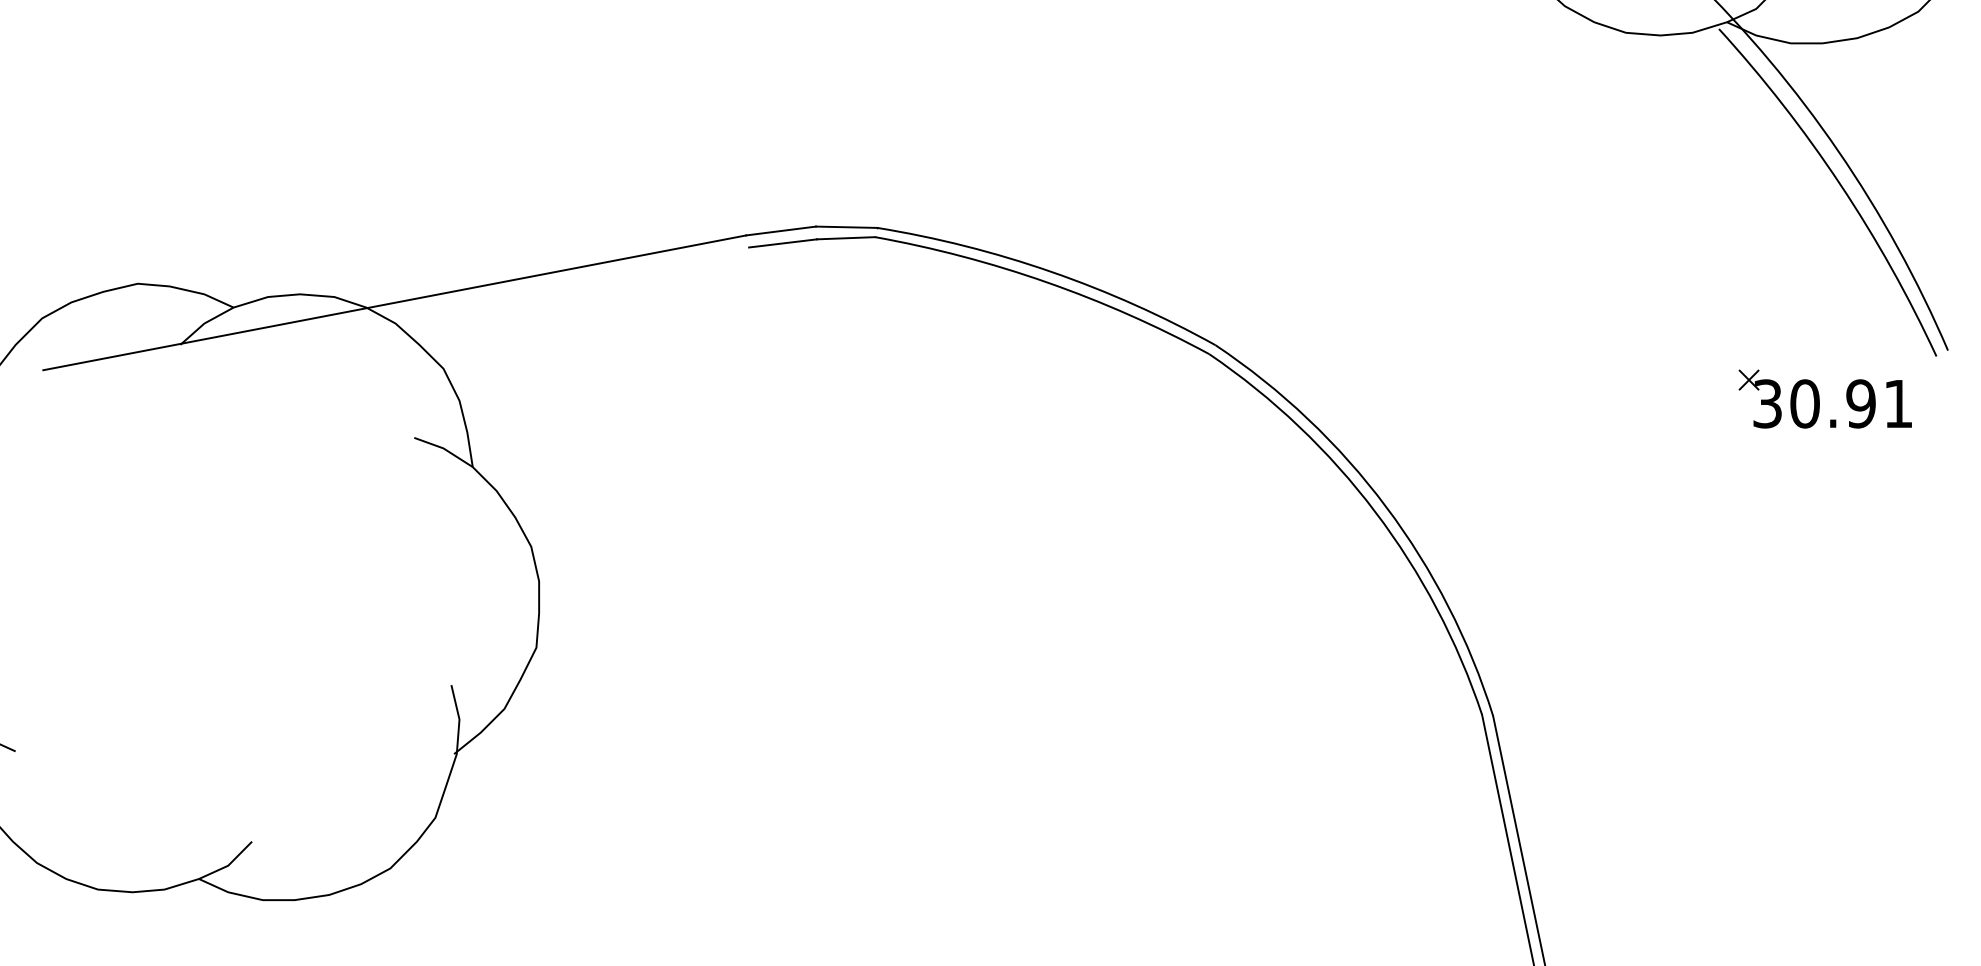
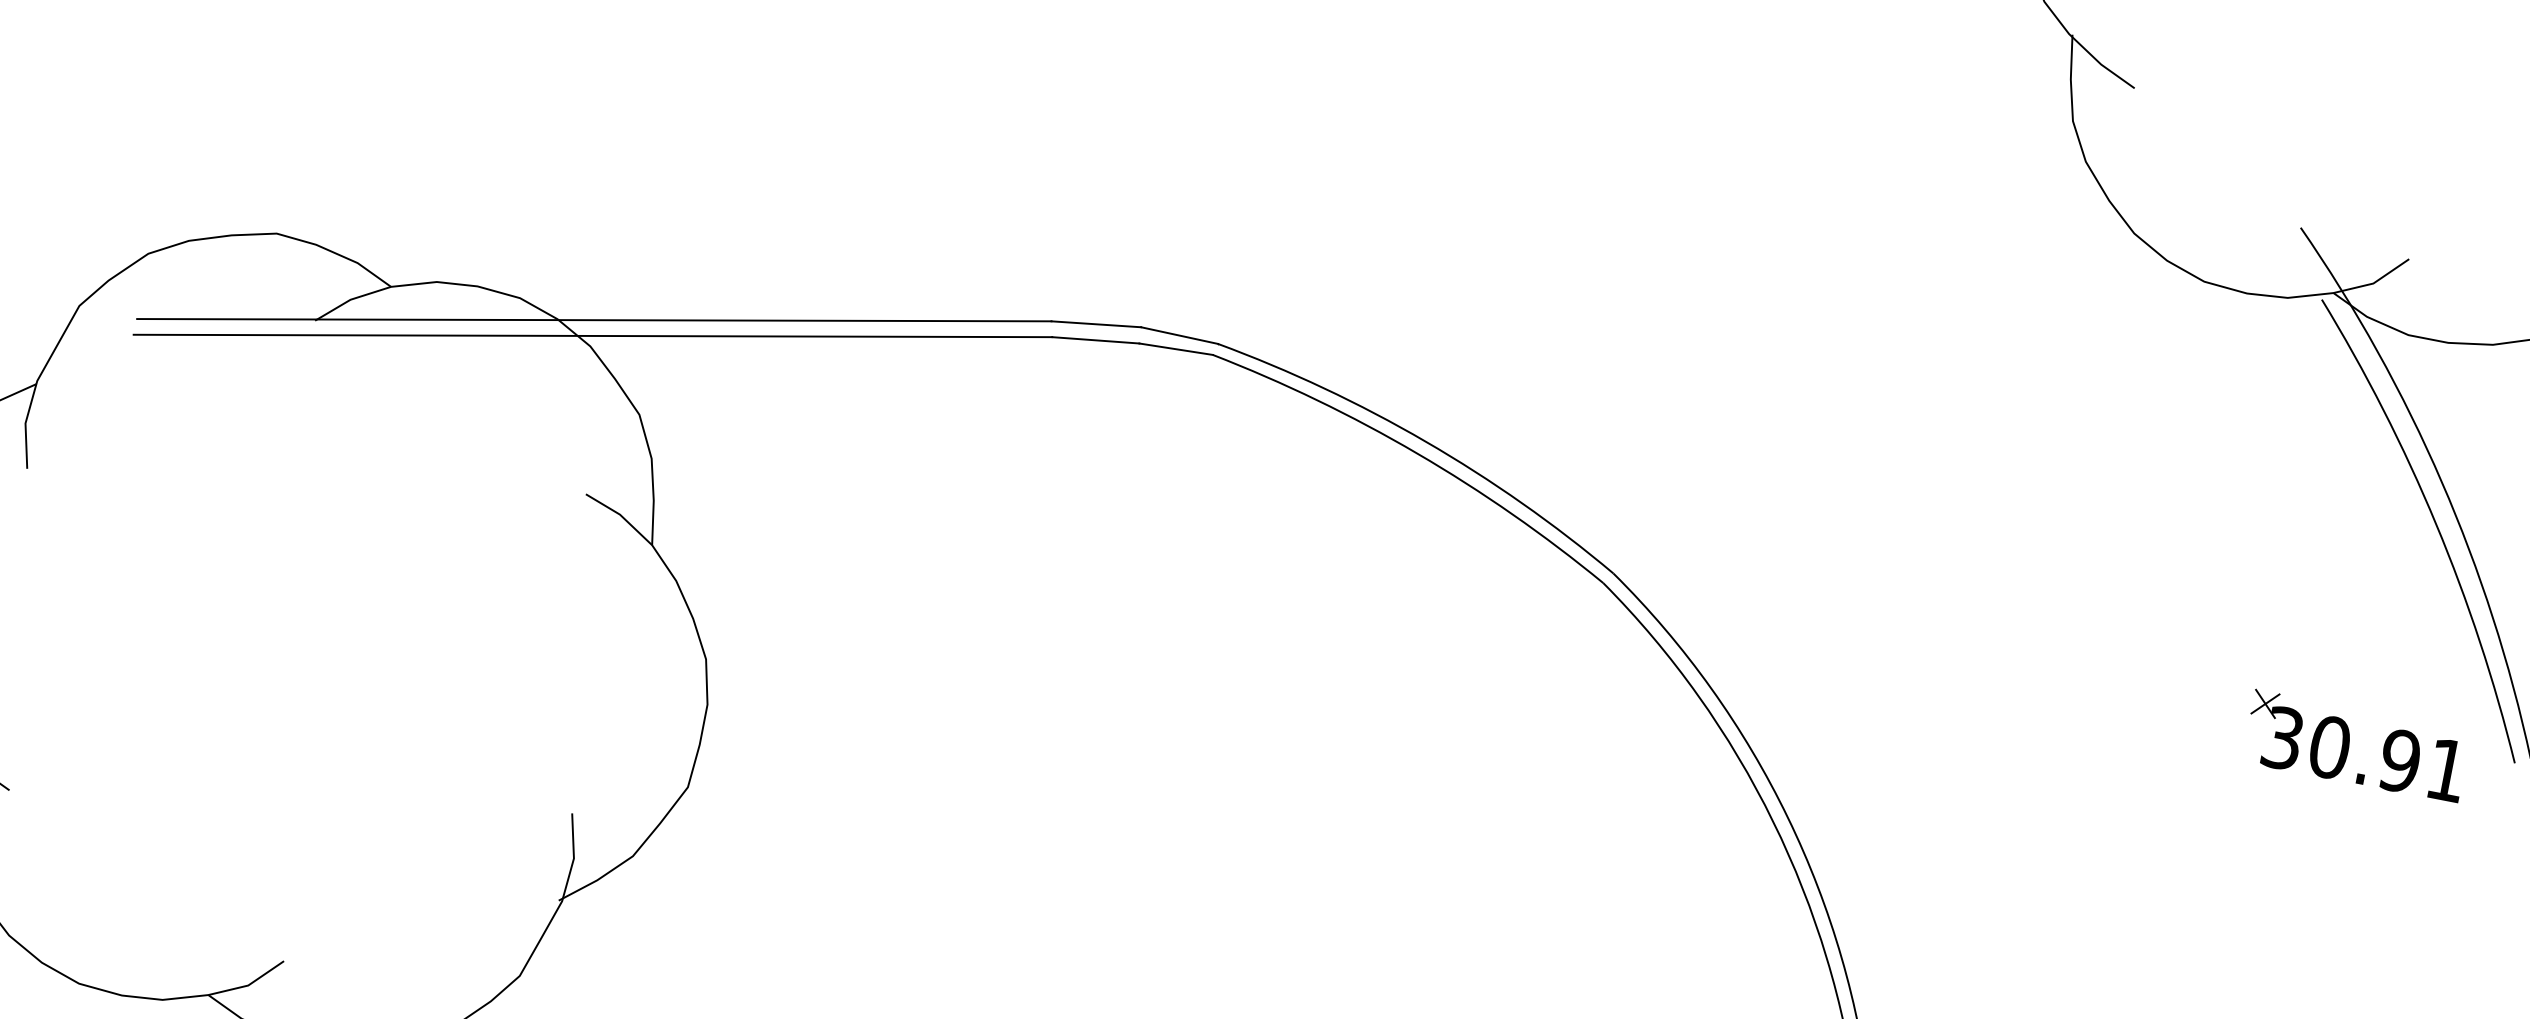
line: (395, 314) -> (592, 334), added
part: (1824, 398) -> (2355, 745), moved

